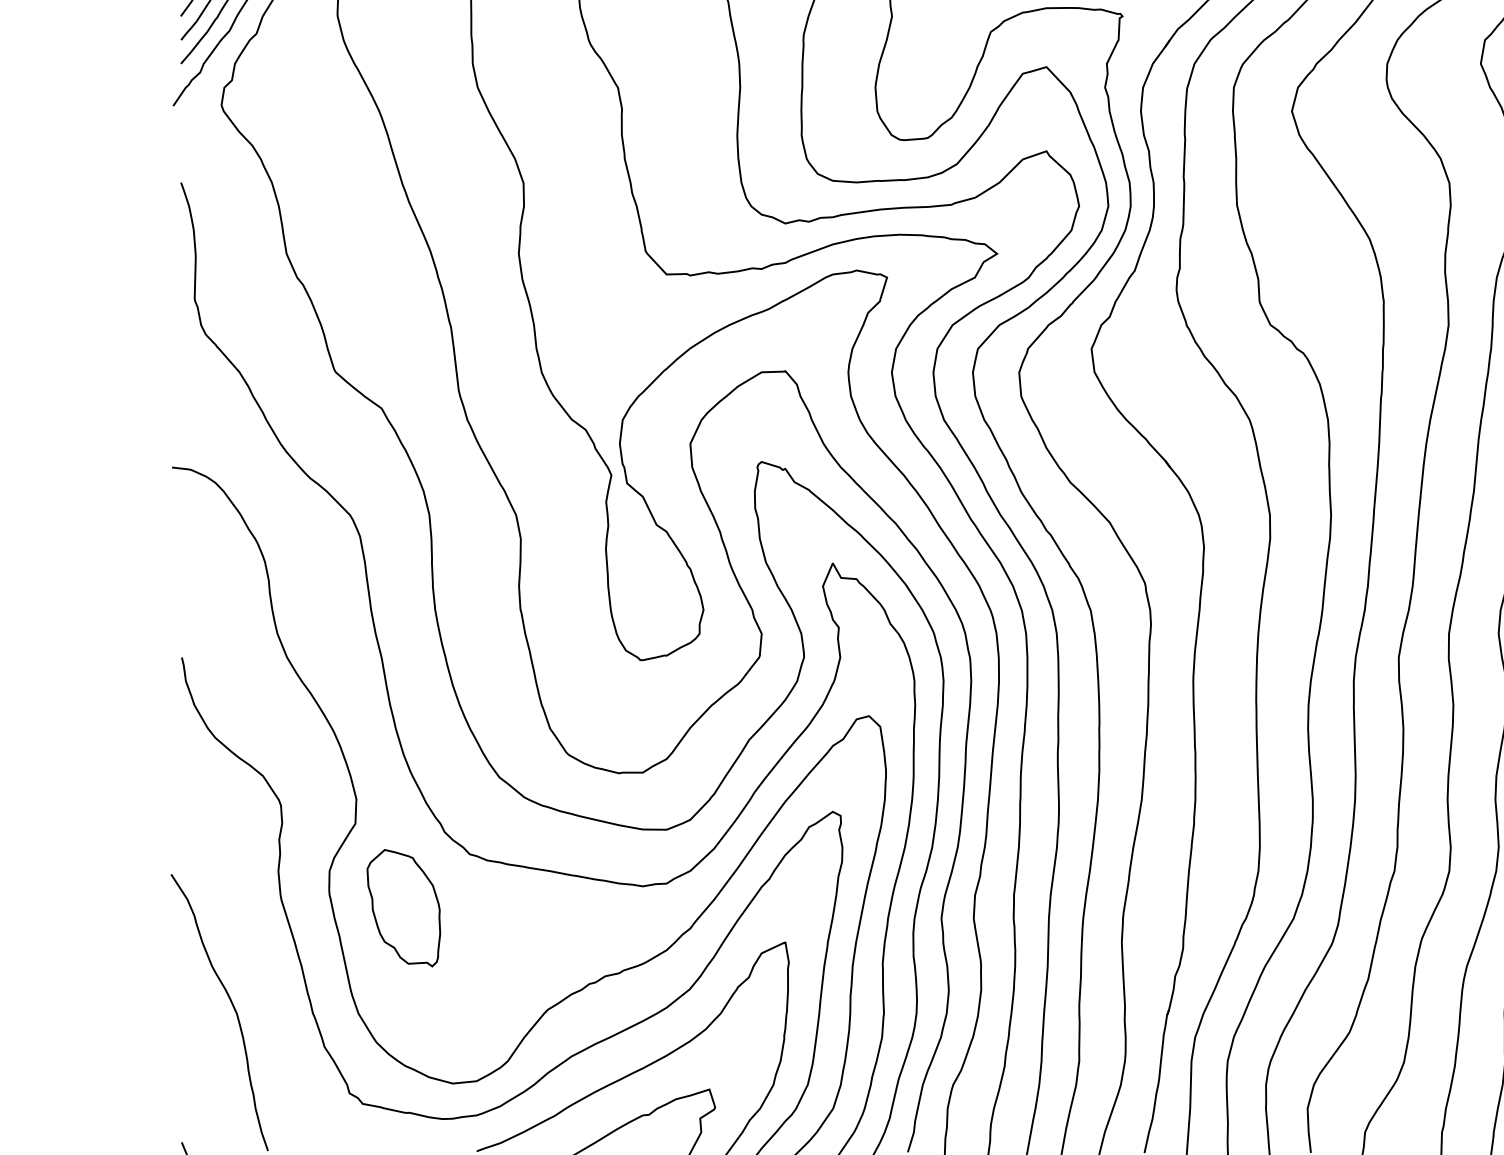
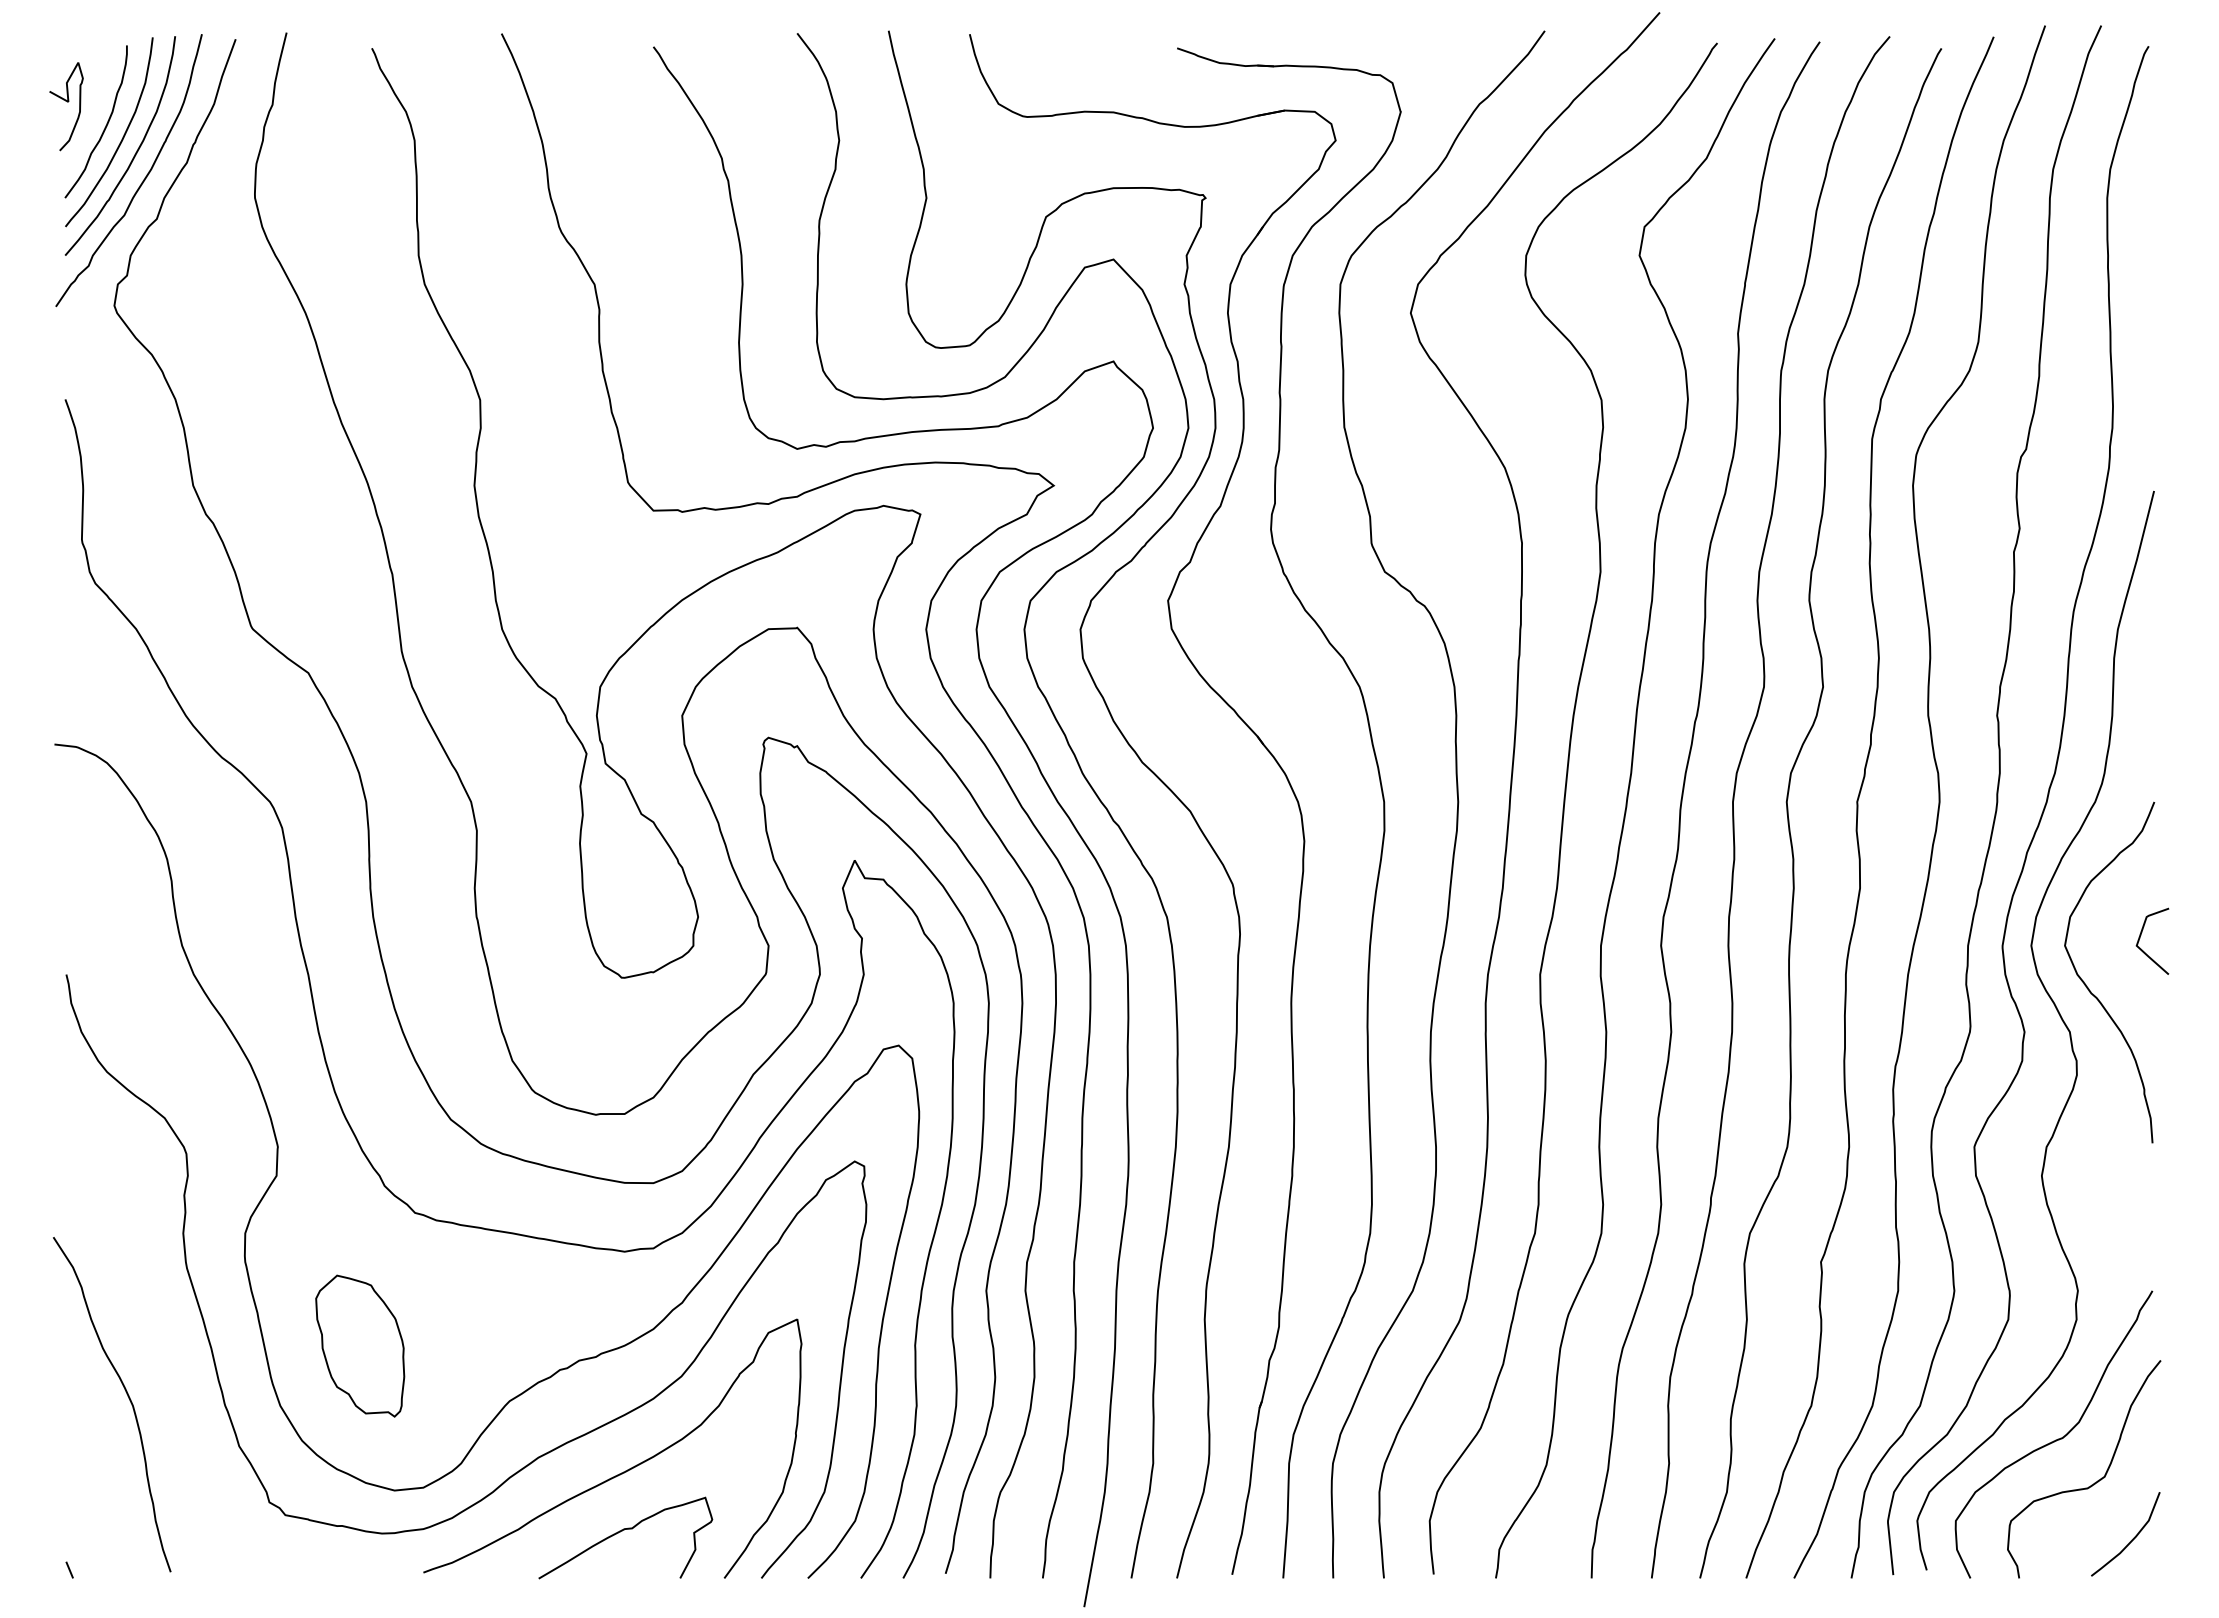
part: (404, 907) -> (360, 1345), moved

